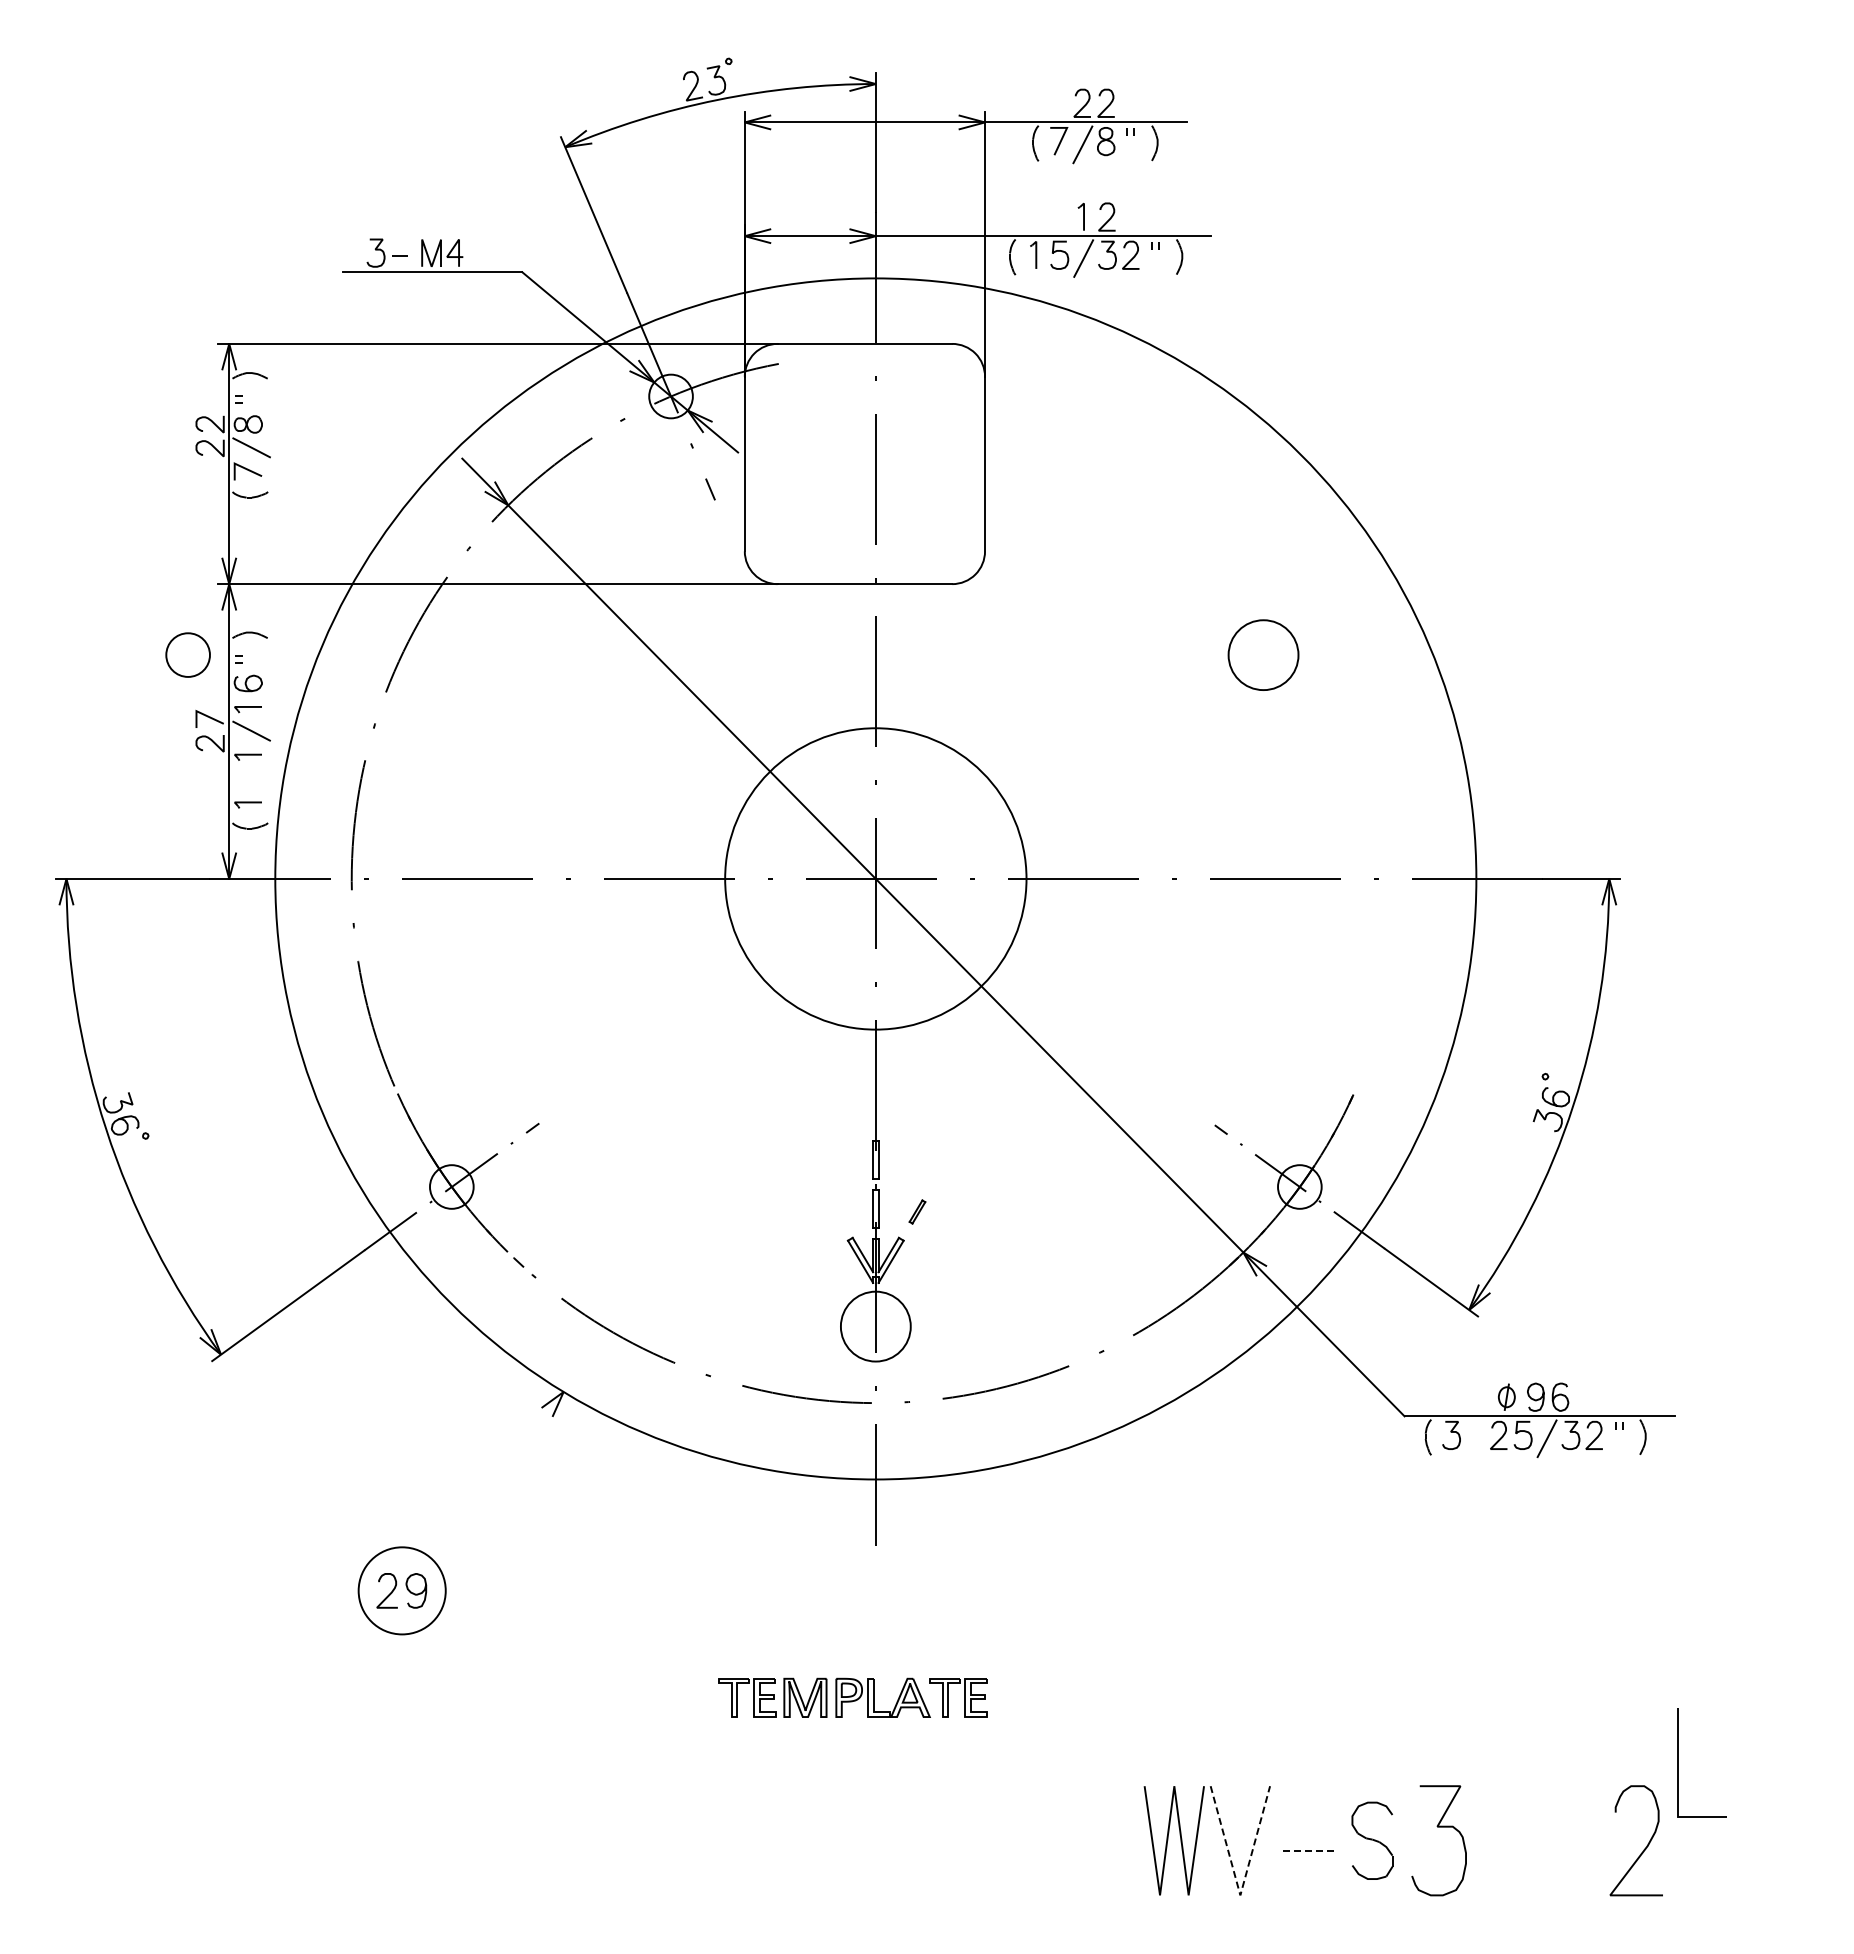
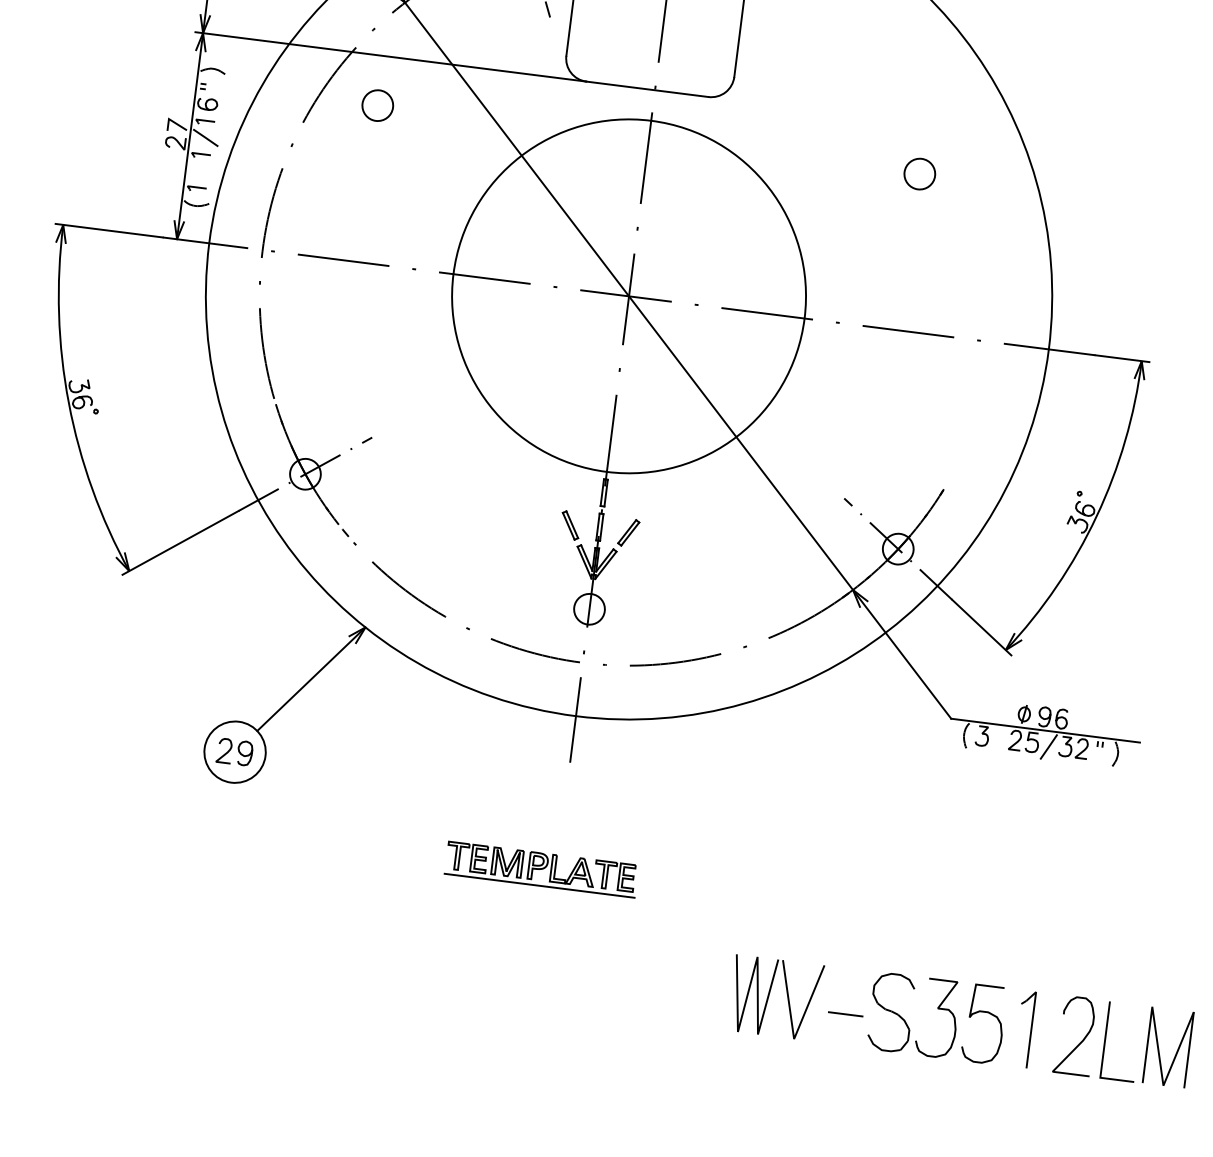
circle: (187, 654) -> (377, 105), moved
circle: (1263, 654) -> (919, 173), size x0.62
circle: (875, 878) -> (628, 296), size x1.67
part: (834, 1211) -> (570, 525), added
part: (917, 1211) -> (628, 532), size x1.67
circle: (875, 1326) -> (589, 609), size x0.62
line: (496, 1474) -> (311, 679), added
line: (854, 1724) -> (539, 885), added
line: (1678, 1762) -> (1105, 1039), moved
curve: (1504, 1824) -> (985, 1012), added
part: (1372, 1840) -> (891, 1012), size x1.43
part: (1571, 1840) -> (1030, 1029), added
part: (1756, 1845) -> (1159, 1049), added
line: (1309, 1851) -> (846, 1014), dashed -> solid
line: (1240, 1895) -> (794, 1039), dashed -> solid

